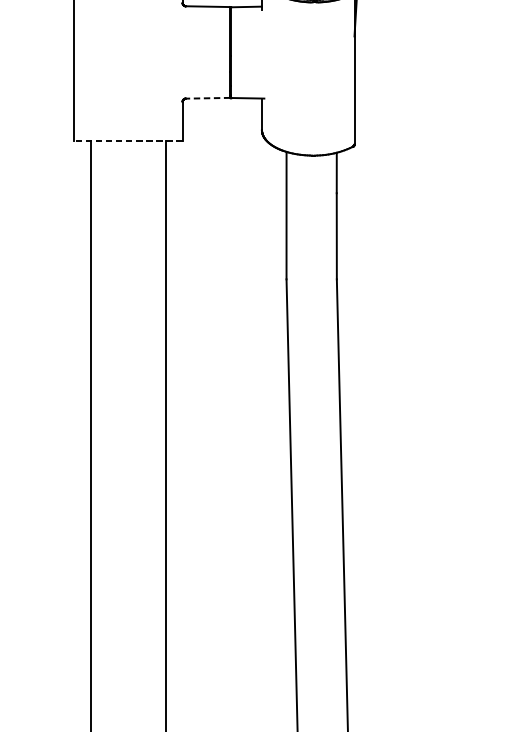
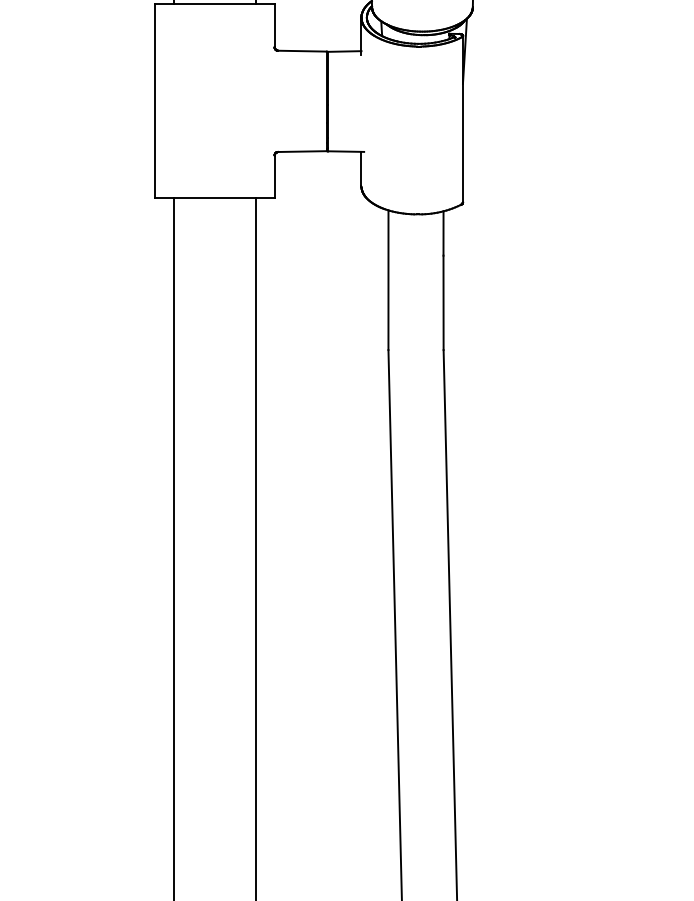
line: (208, 98) -> (302, 151), dashed -> solid
line: (127, 141) -> (214, 198), dashed -> solid

